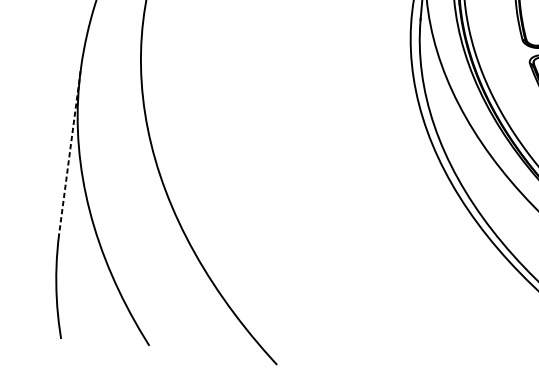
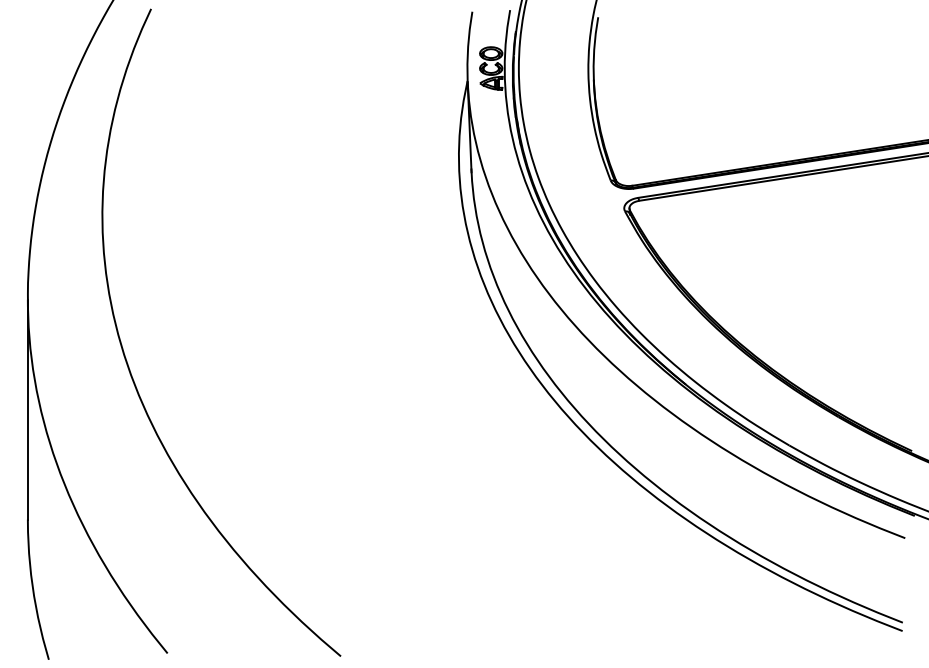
line: (69, 152) -> (27, 409), dashed -> solid

